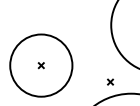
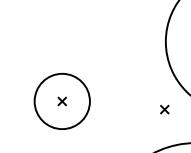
circle: (41, 65) -> (62, 101), size x0.6
part: (110, 81) -> (164, 108), moved

